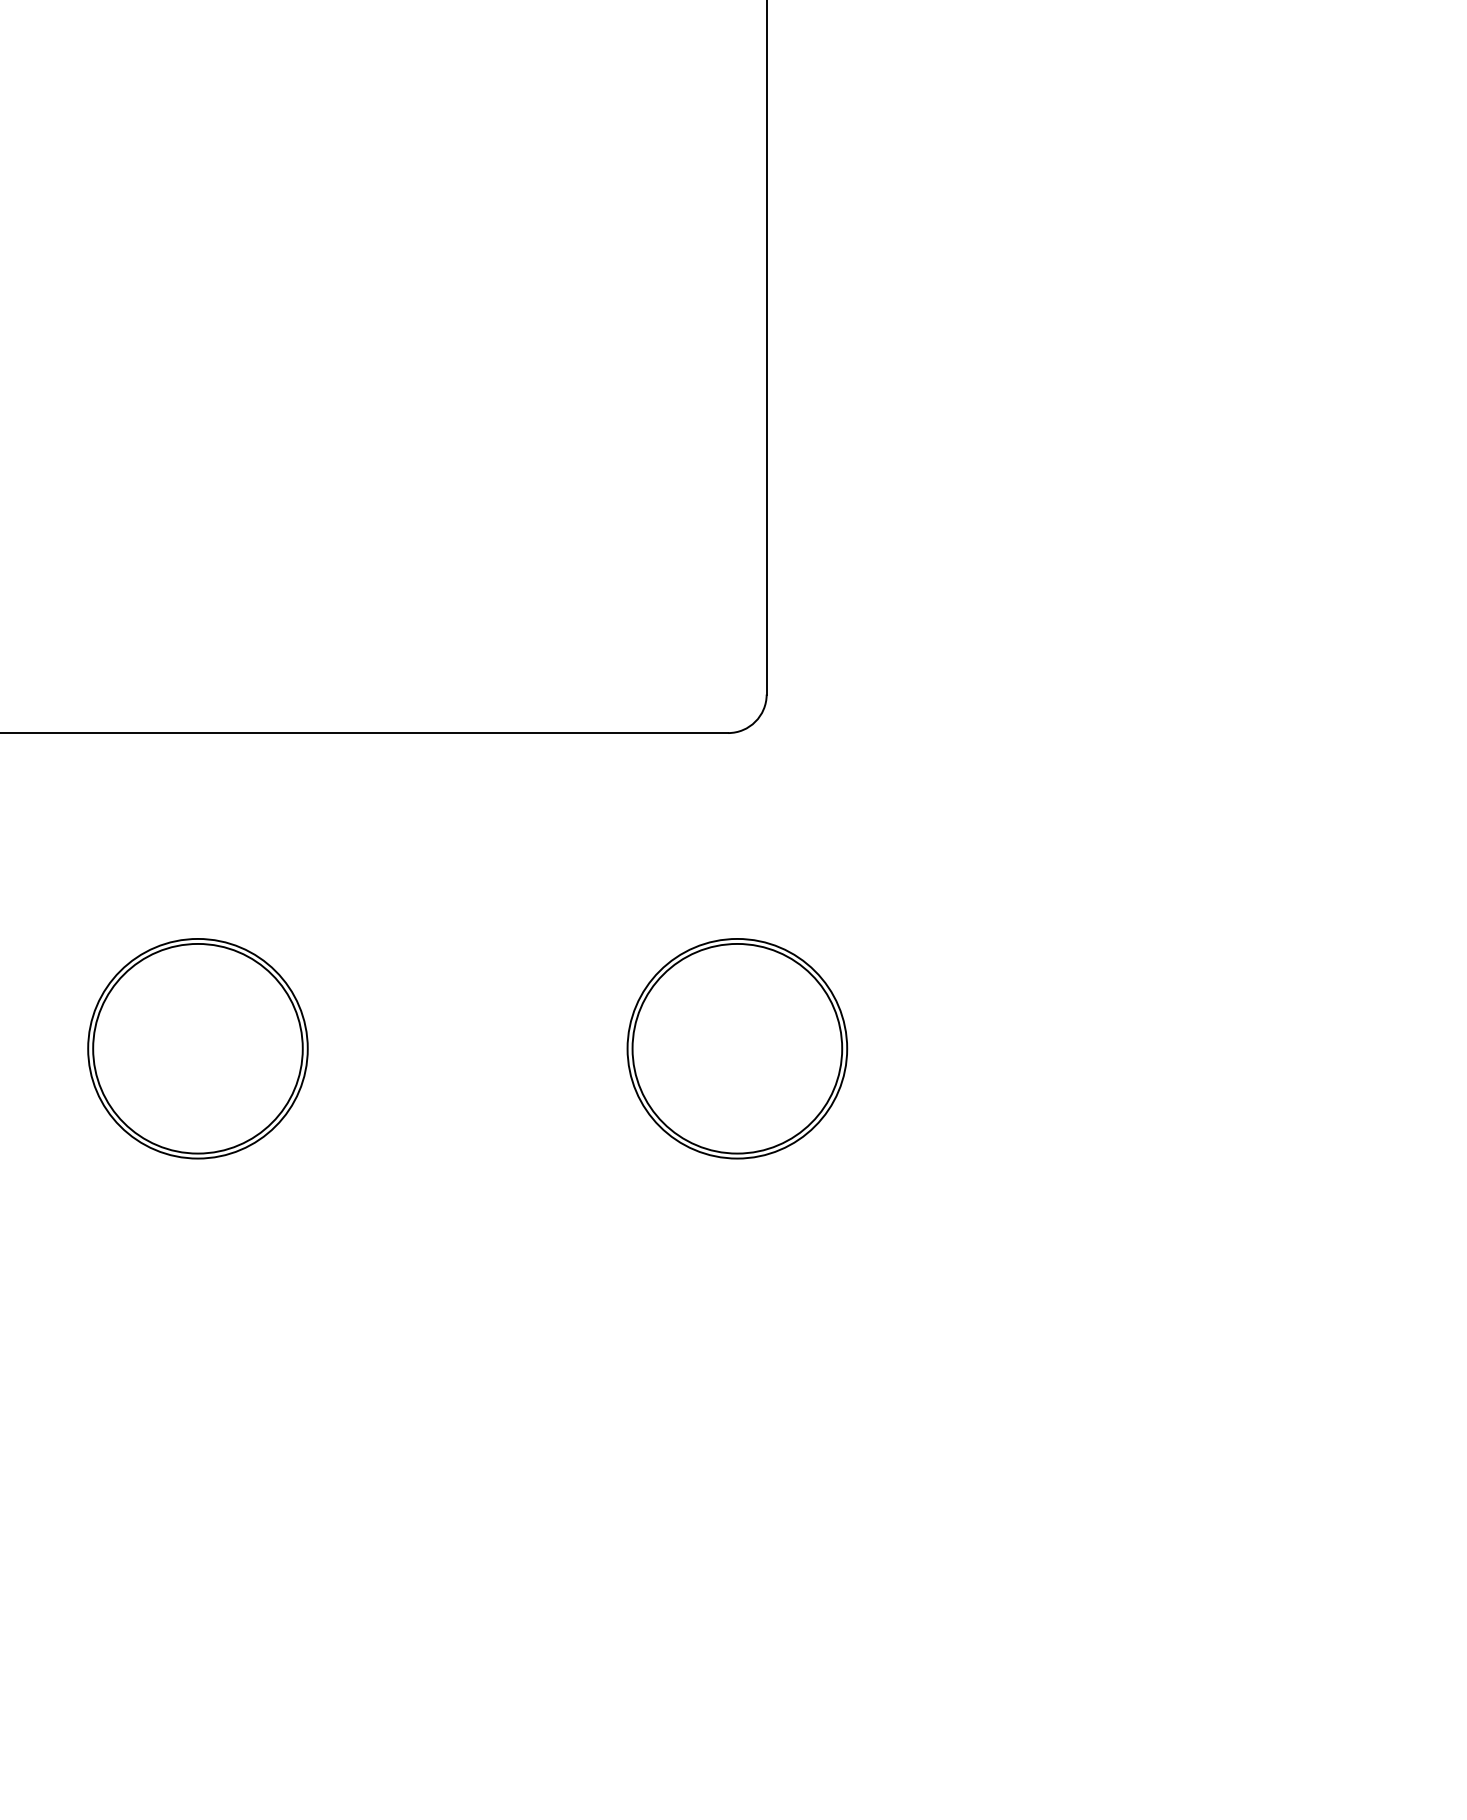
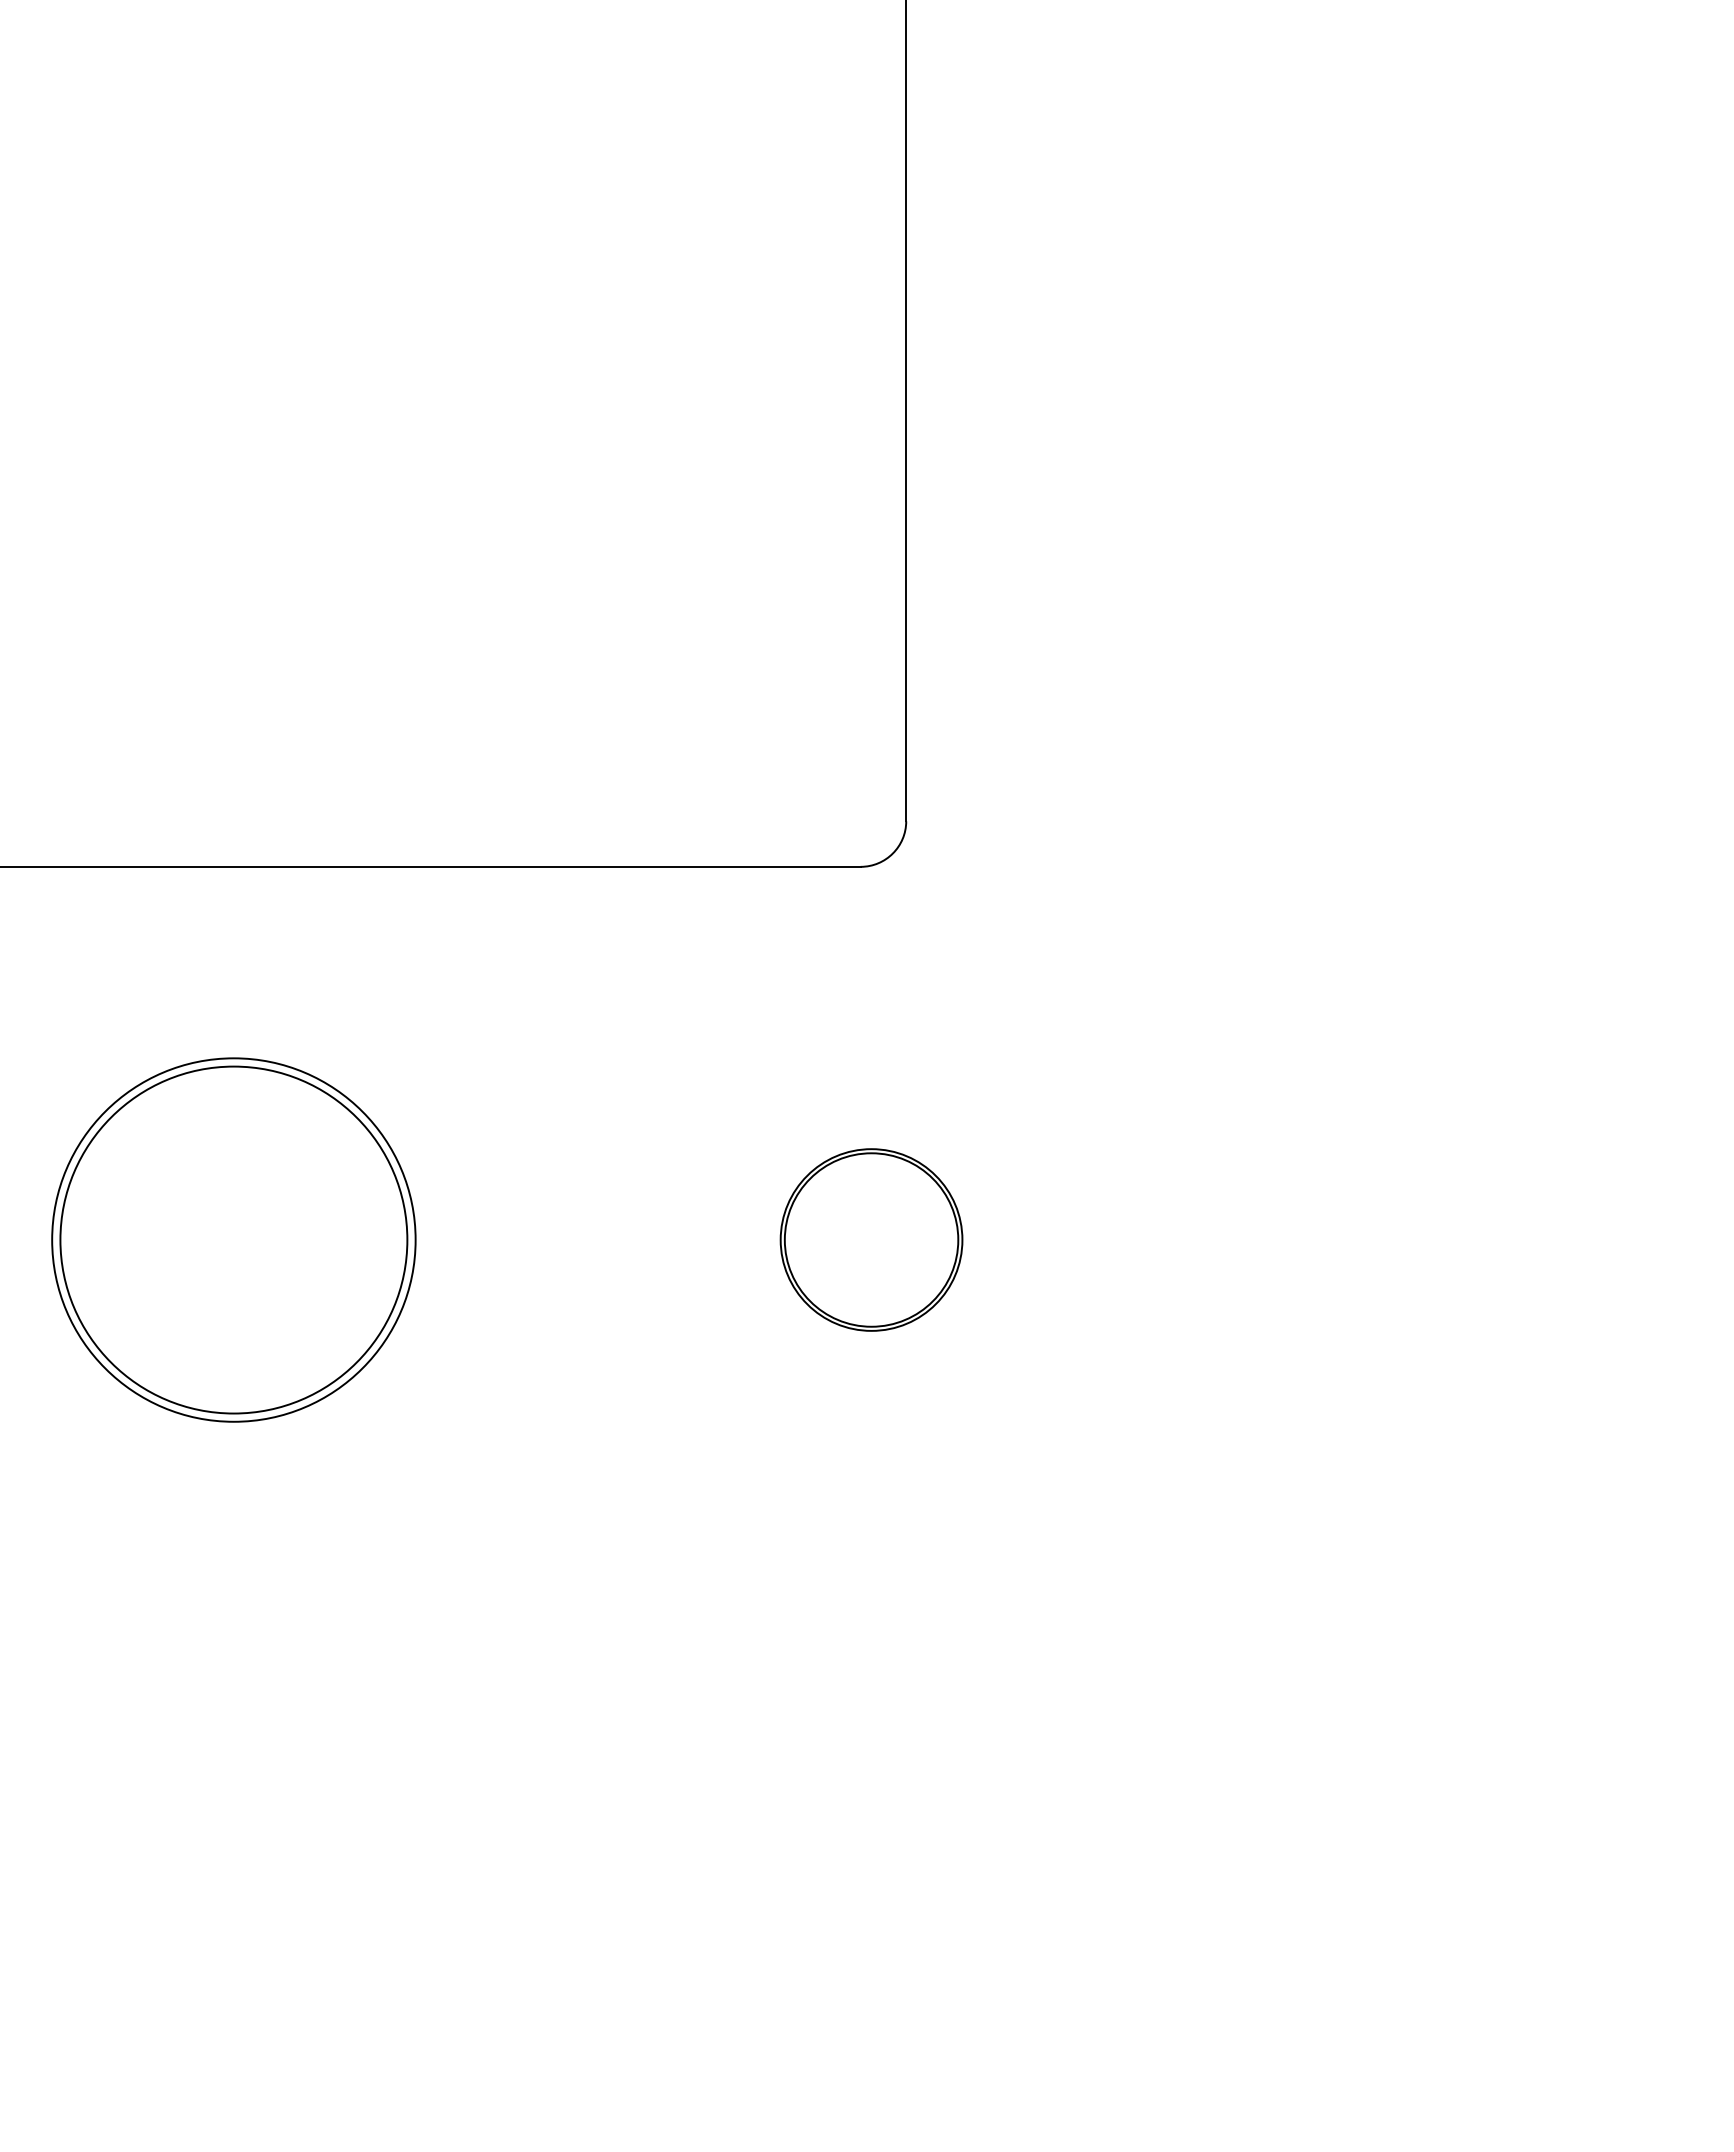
part: (197, 1048) -> (233, 1239), size x1.4
part: (737, 1048) -> (871, 1239), size x0.7

